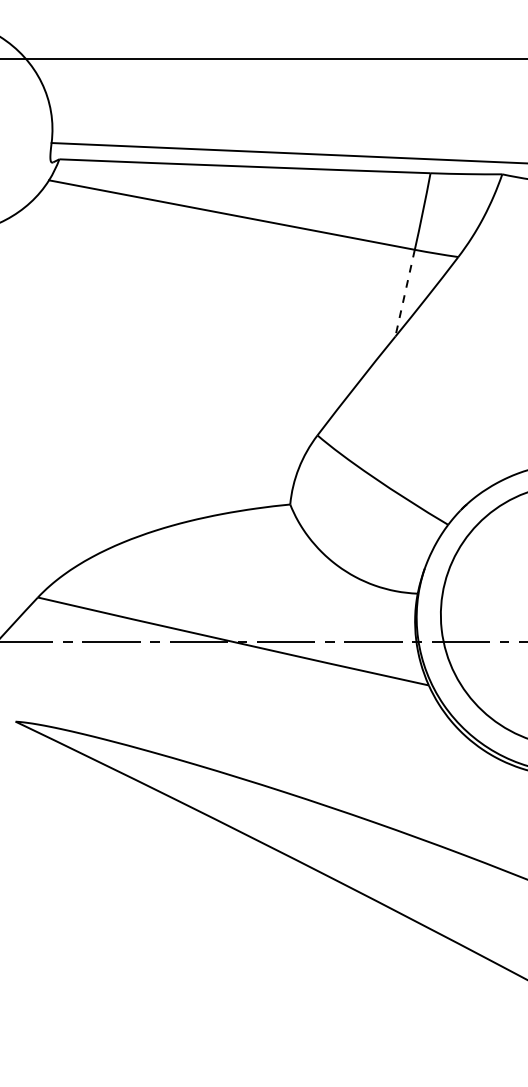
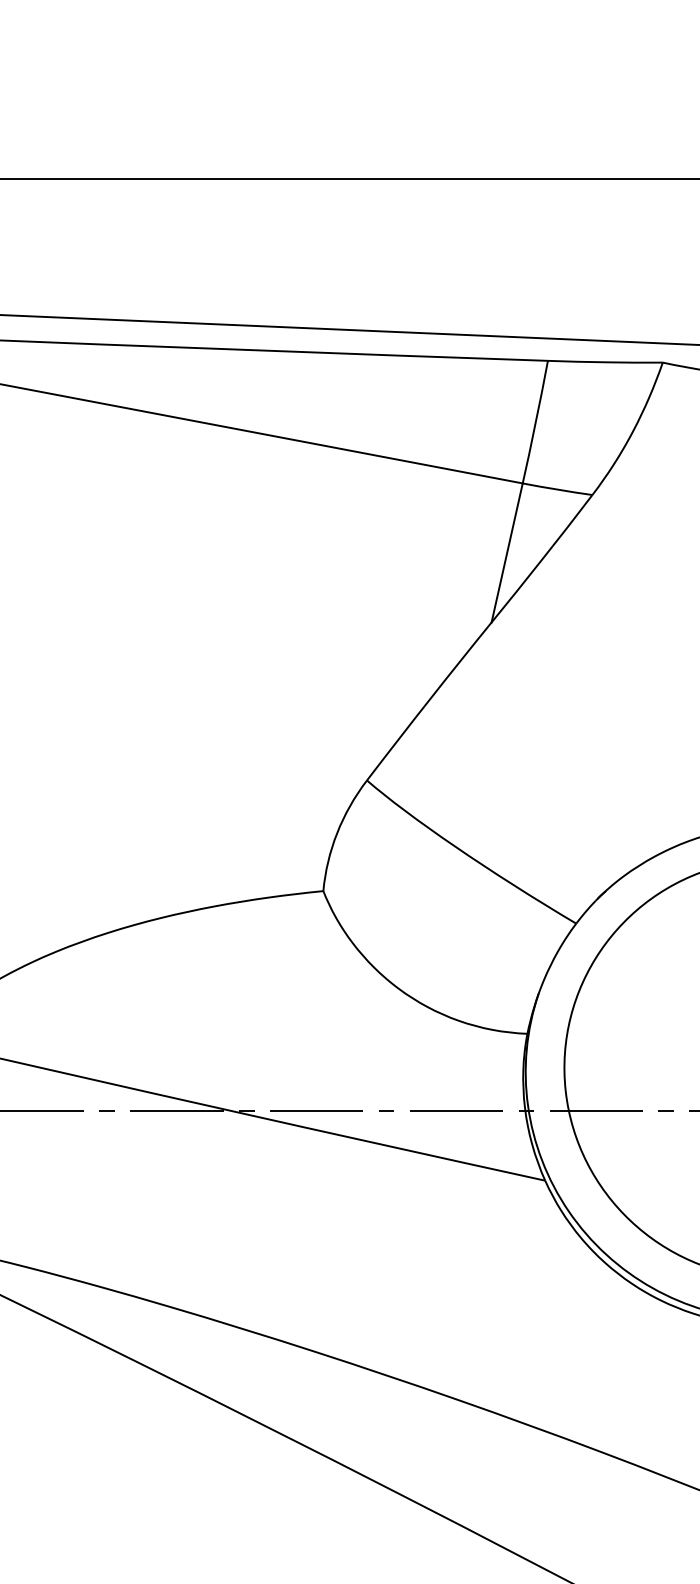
line: (405, 293) -> (507, 553), dashed -> solid

